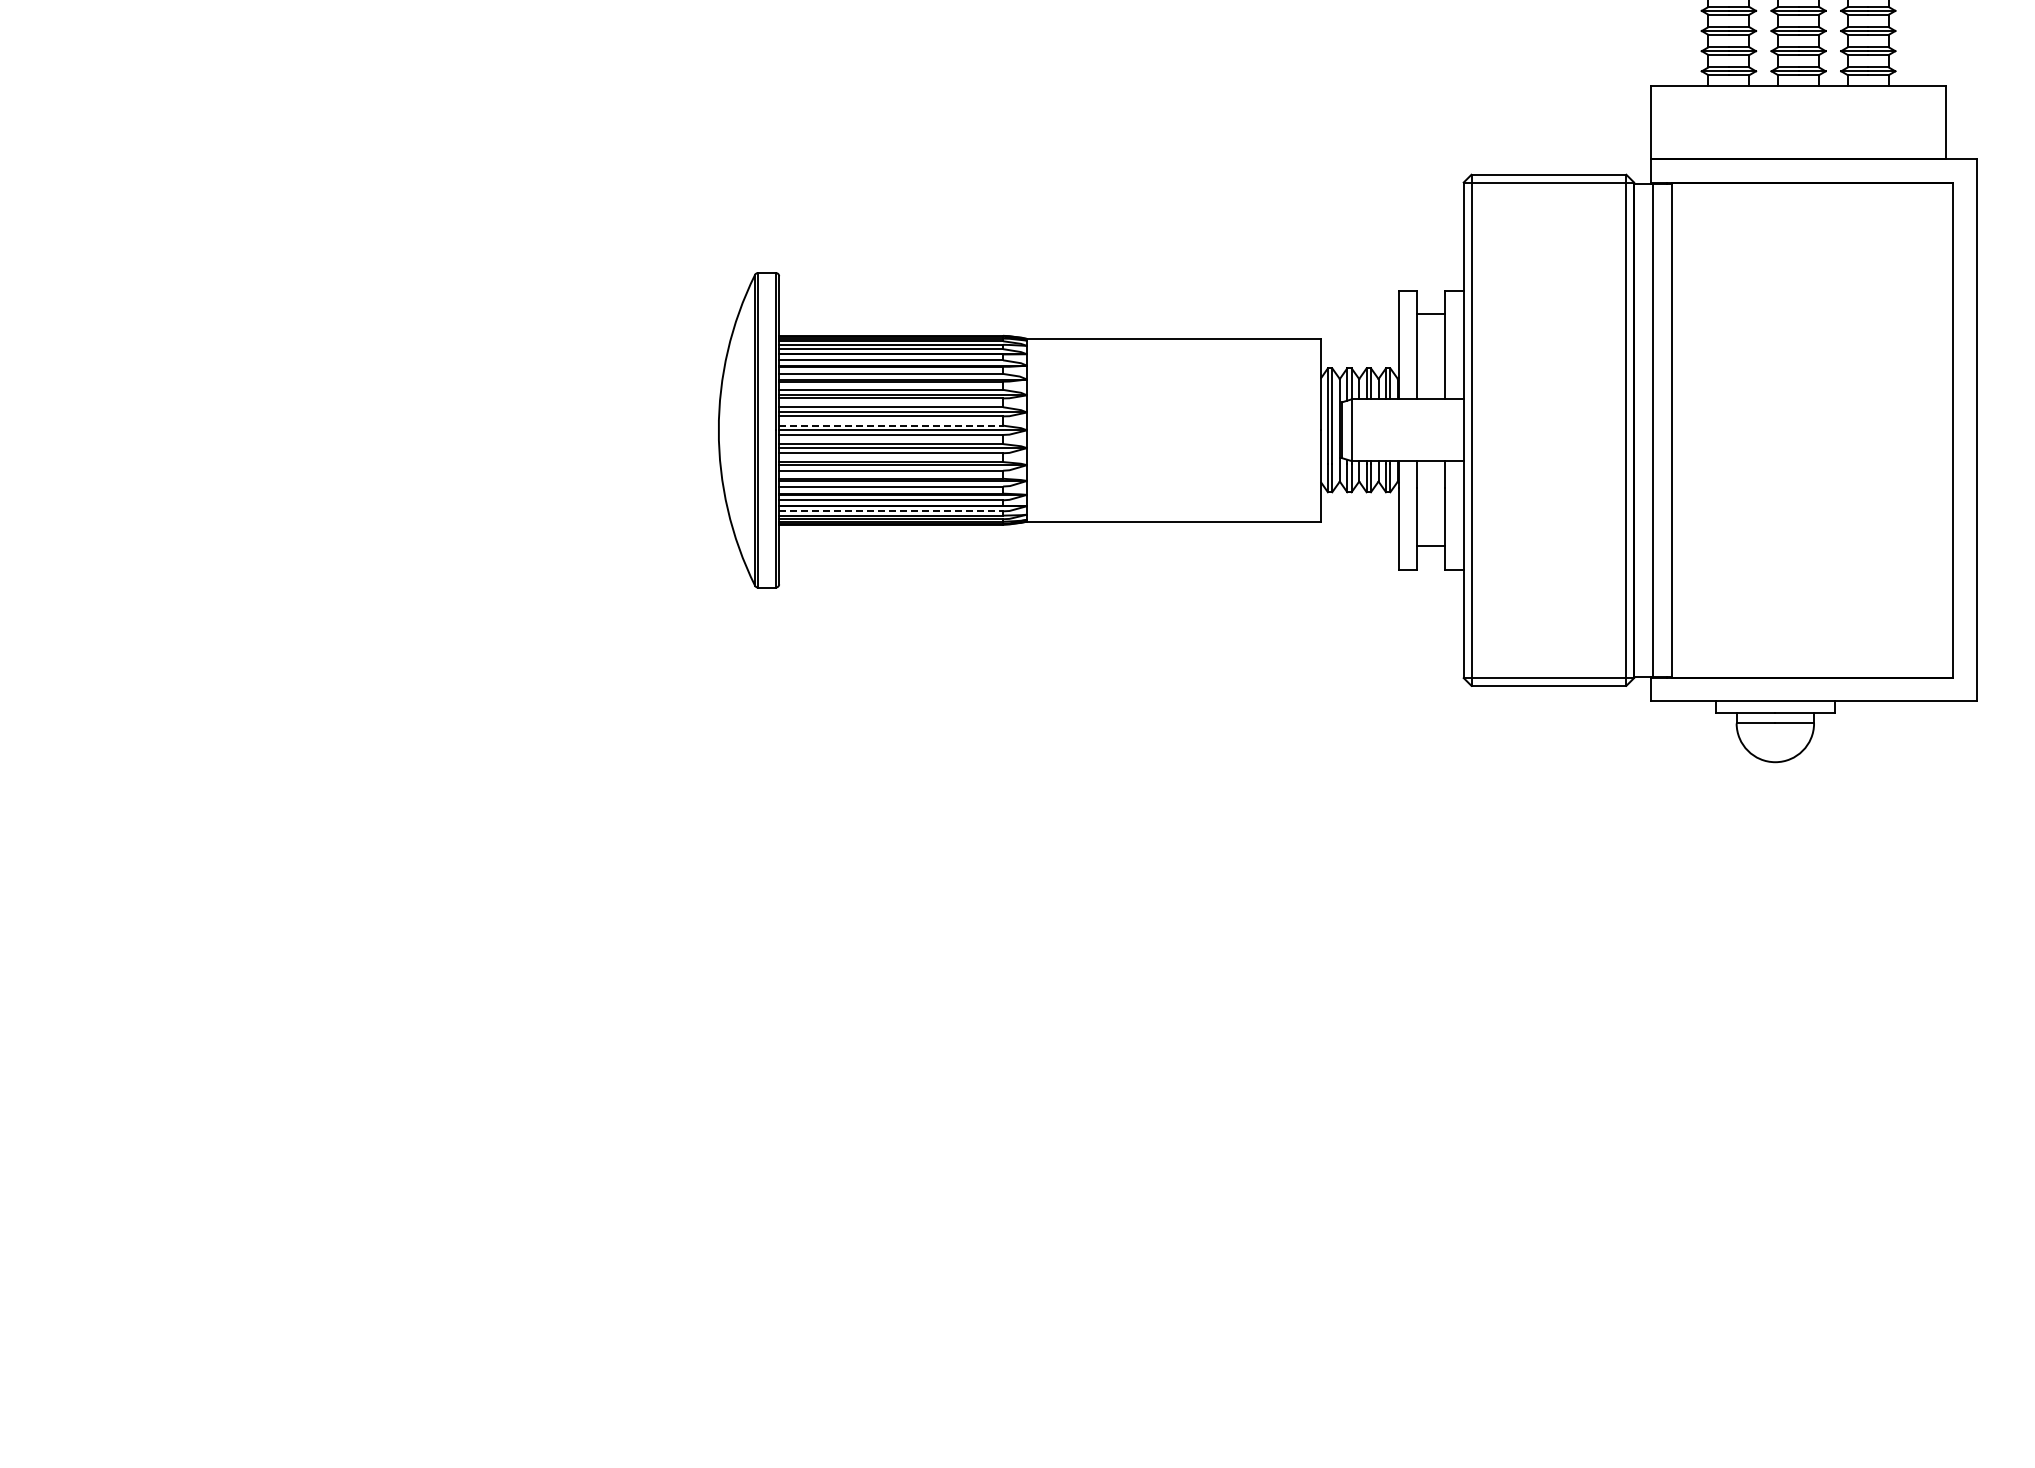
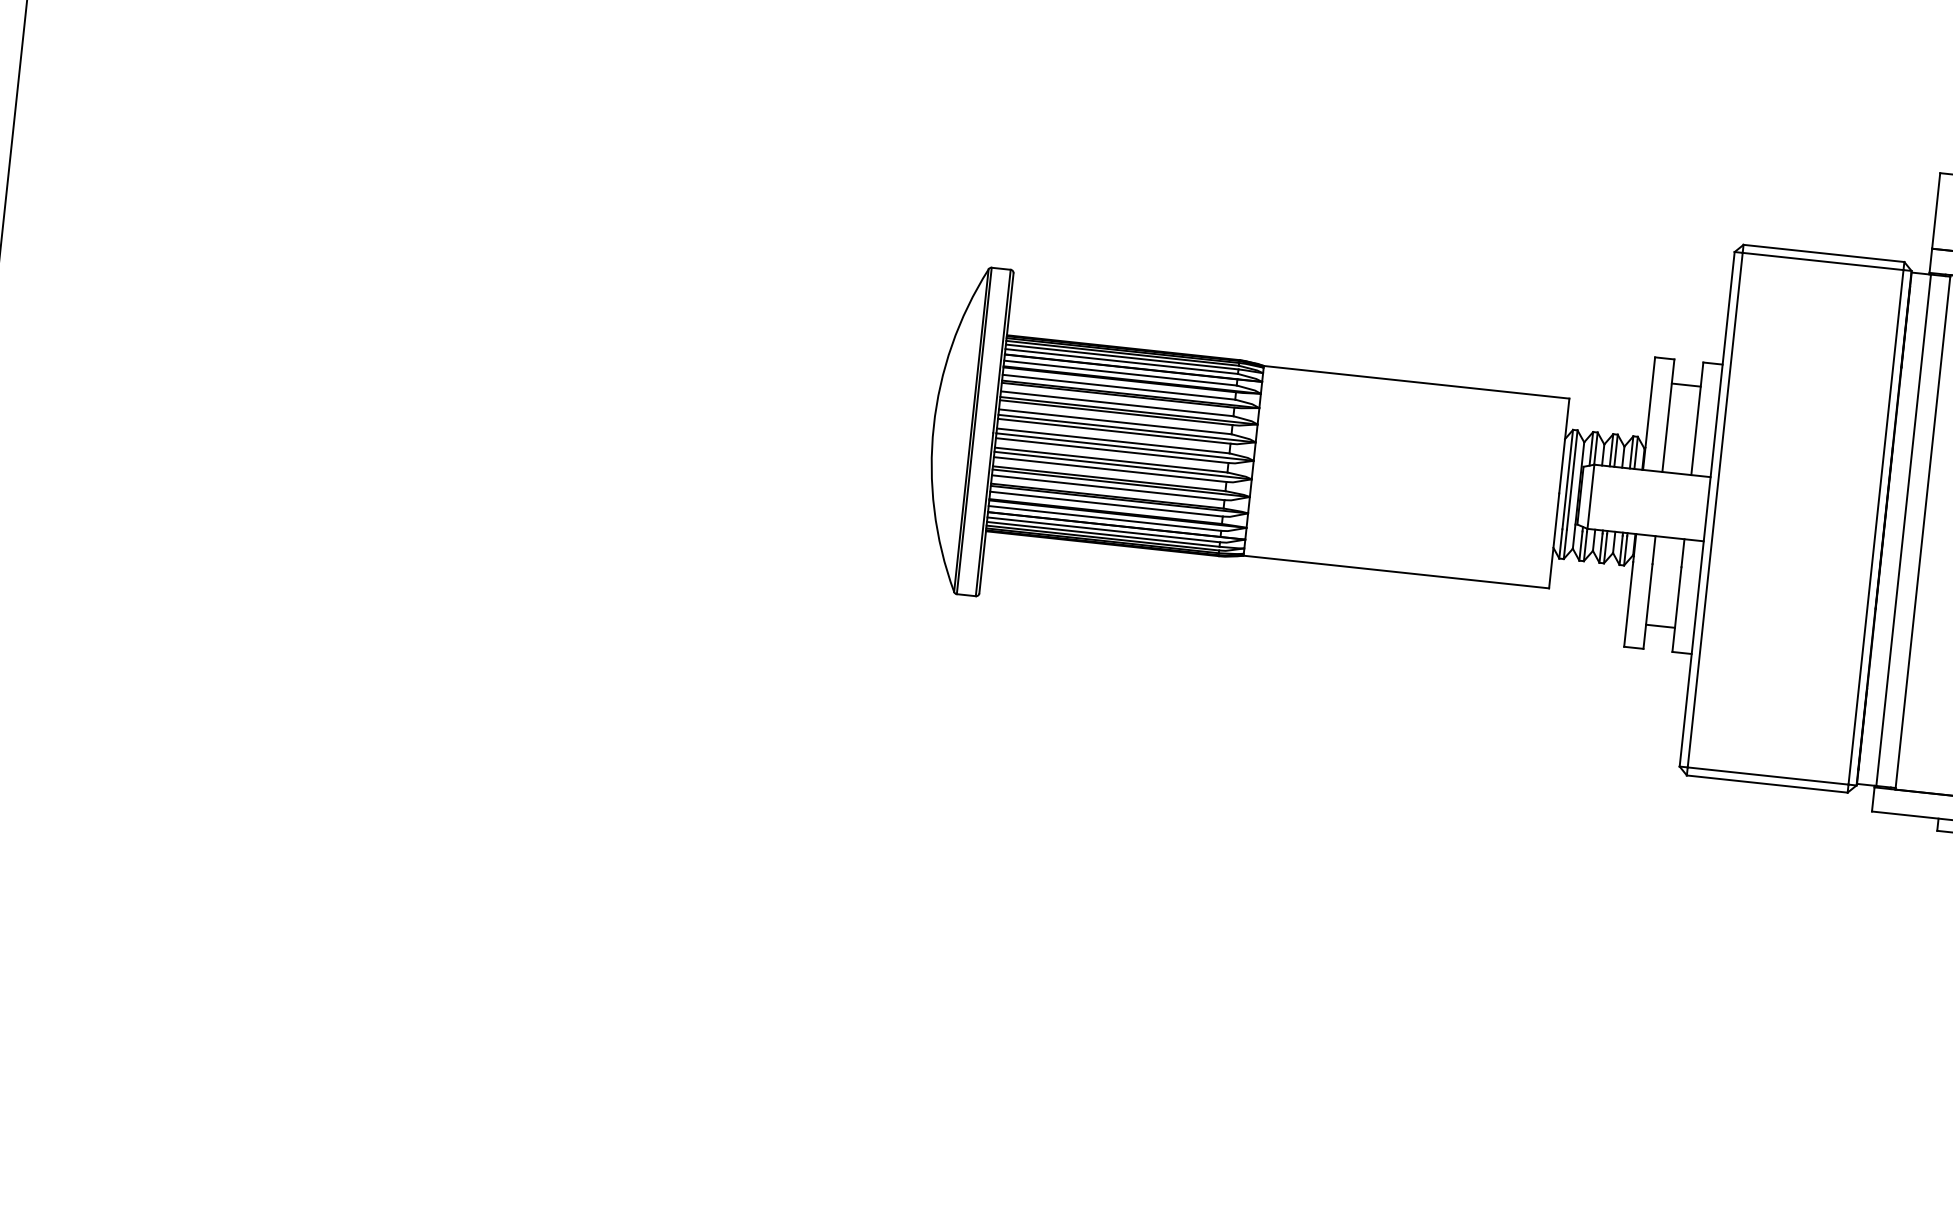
line: (891, 425) -> (1113, 440), dashed -> solid
line: (891, 511) -> (1104, 530), dashed -> solid

